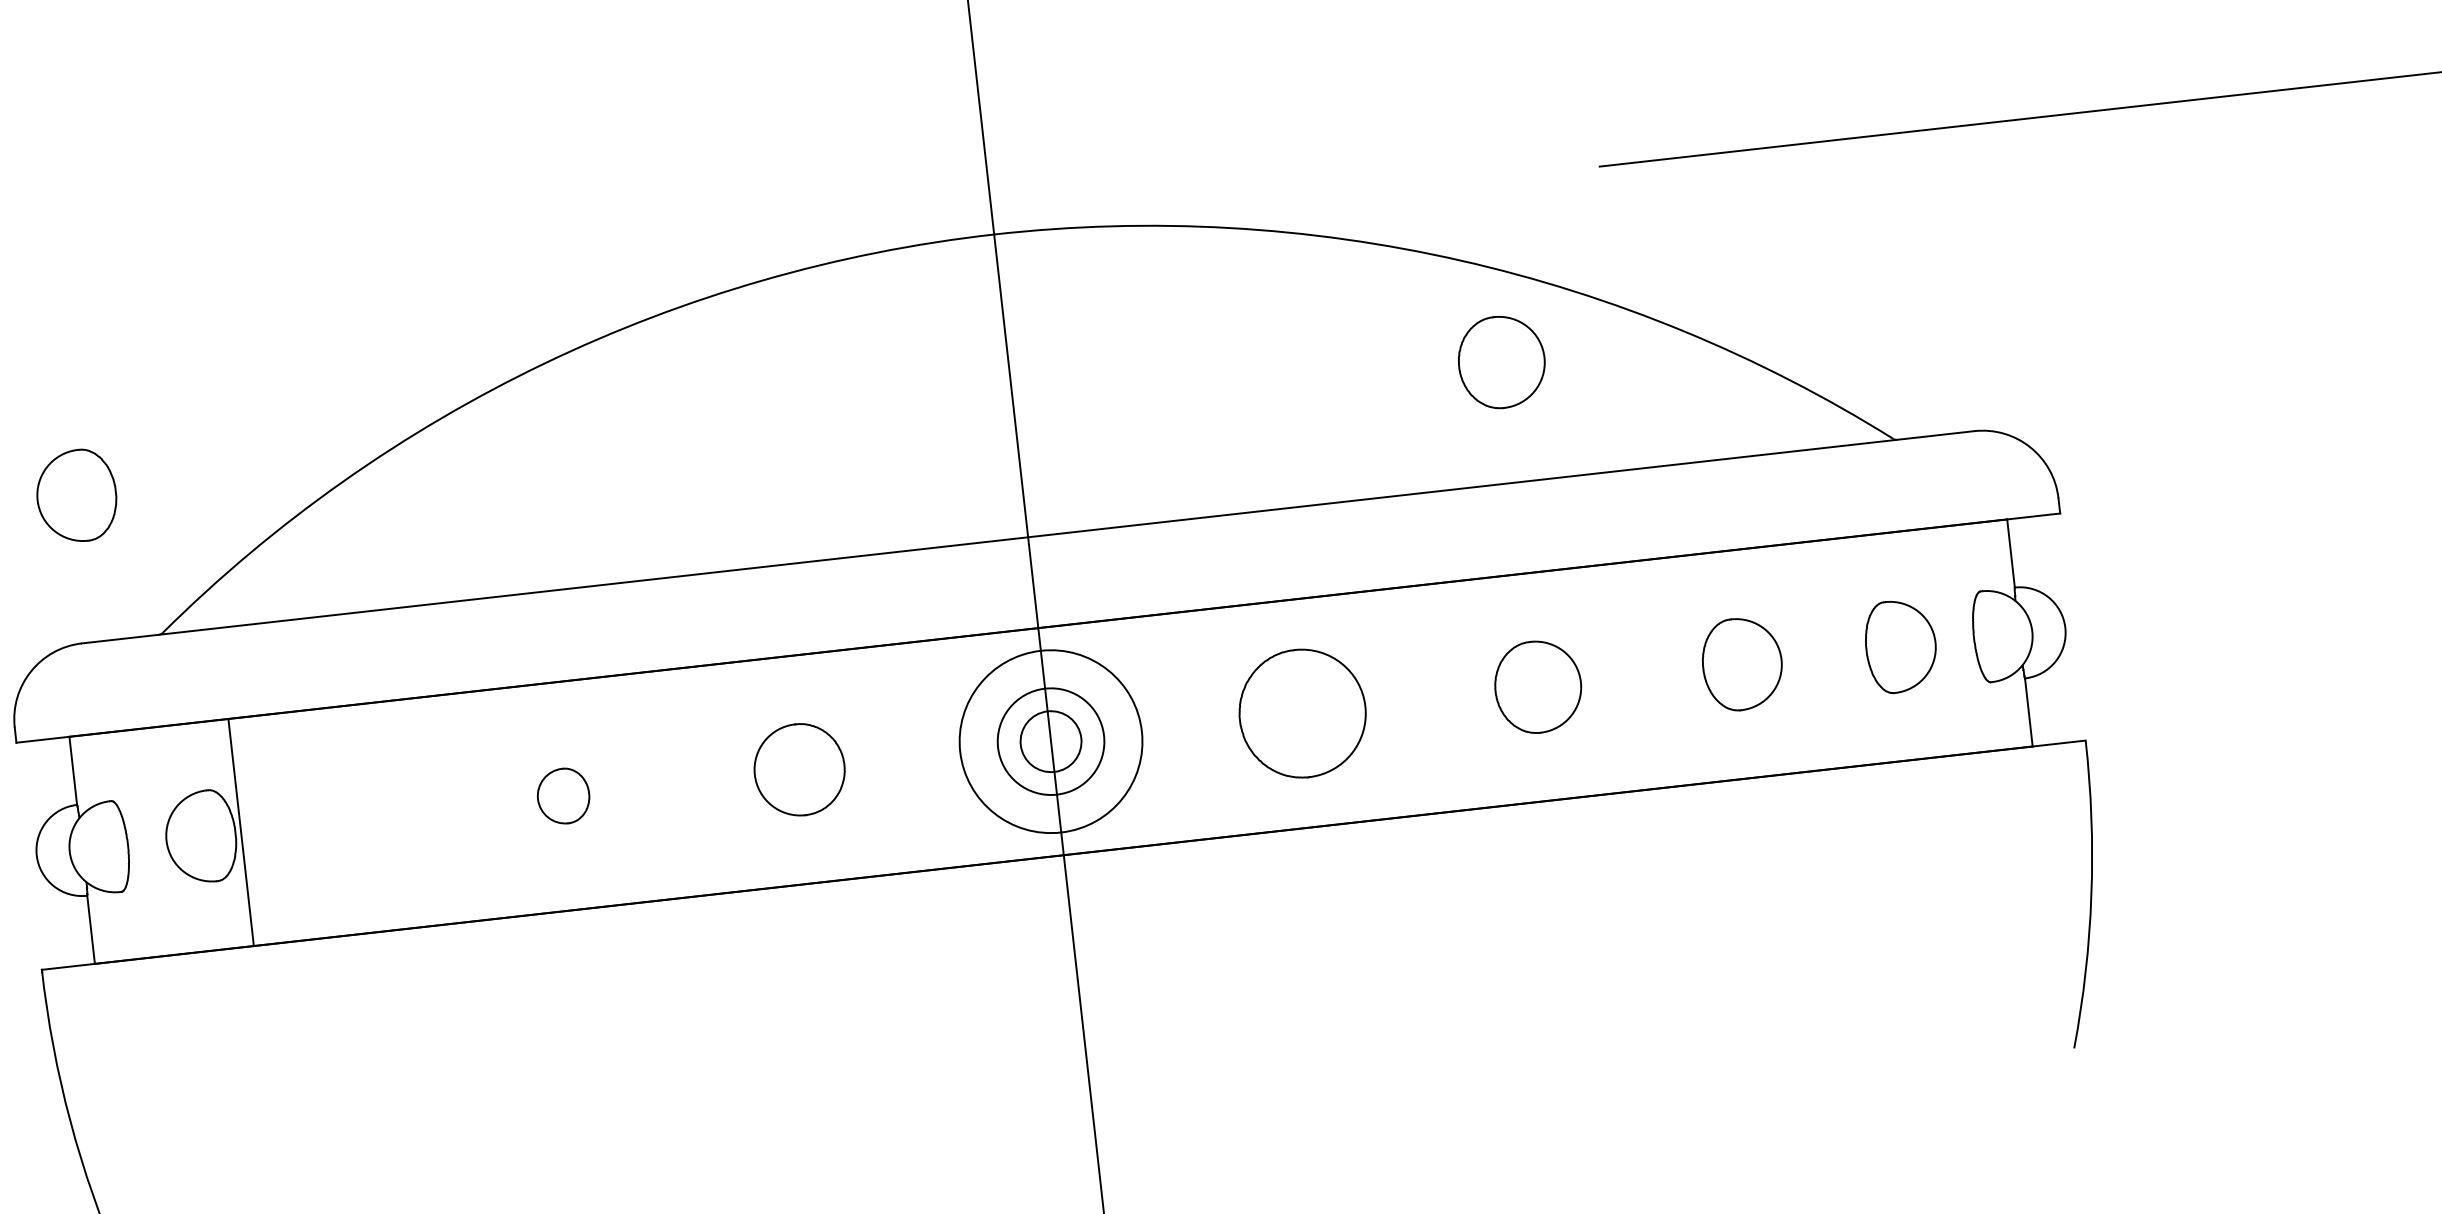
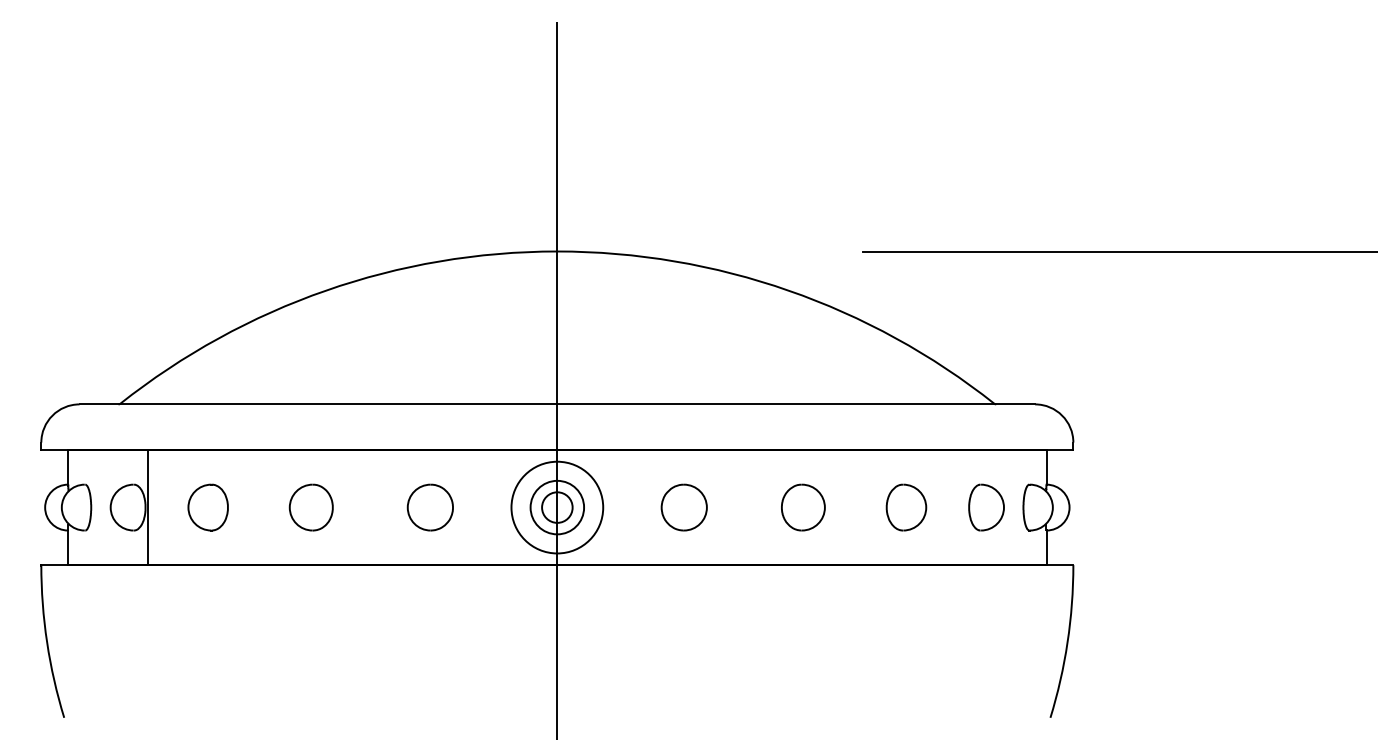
part: (1502, 362) -> (803, 343), removed
part: (75, 495) -> (207, 507), moved
part: (1300, 713) -> (683, 507), size x0.71
part: (562, 796) -> (310, 507), size x1.67

